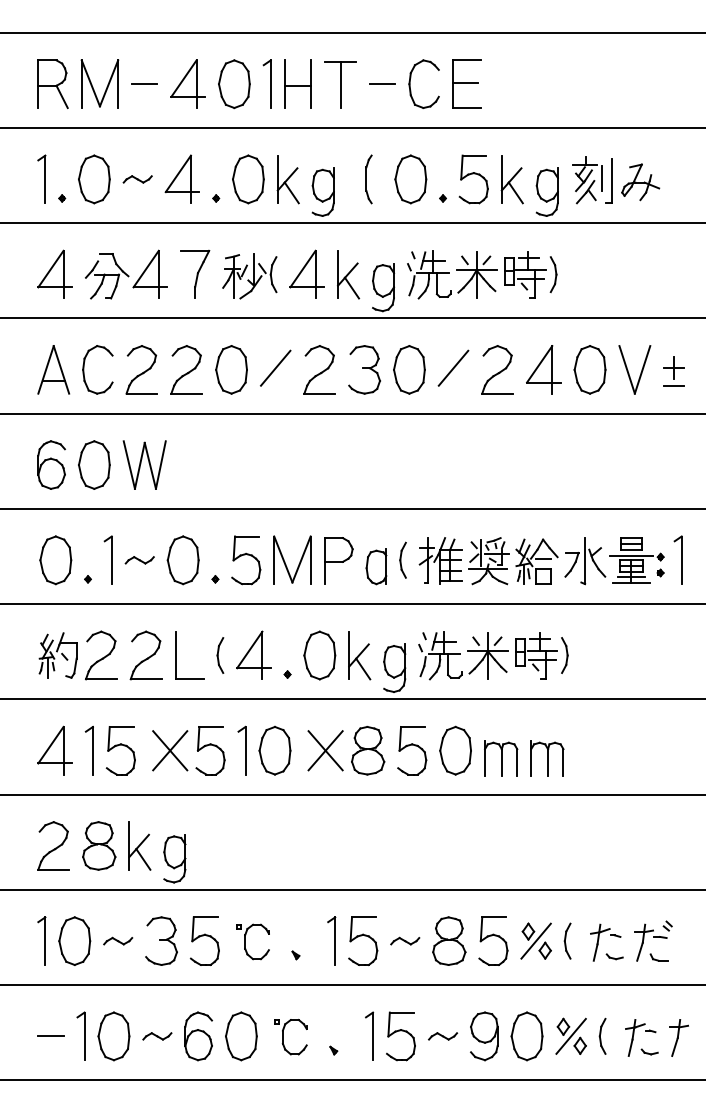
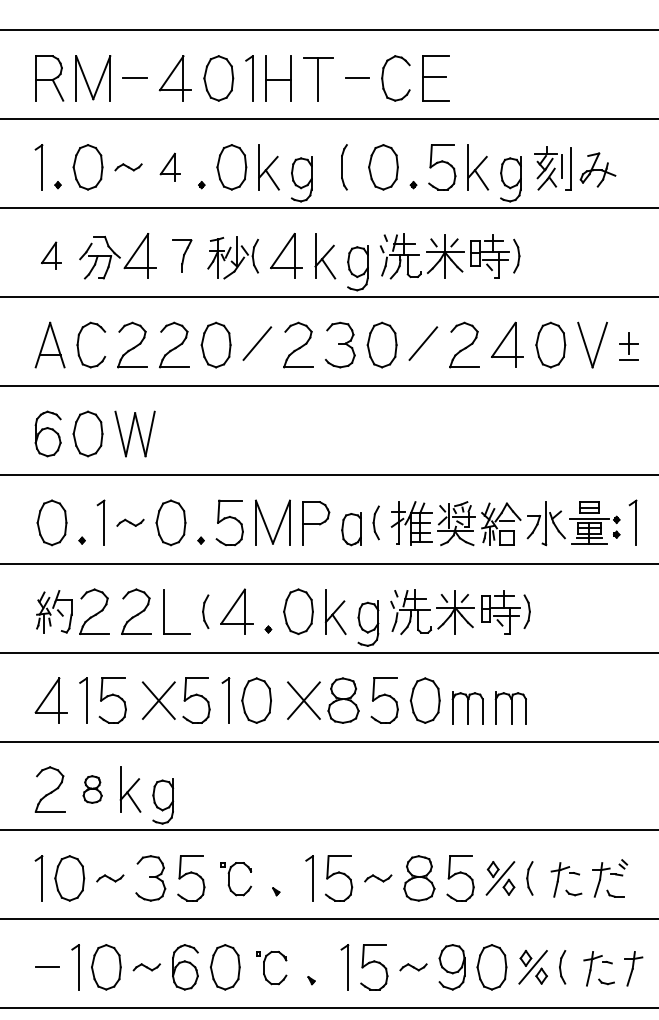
part: (181, 178) -> (169, 166), size x0.6
part: (54, 273) -> (50, 255), size x0.6
part: (195, 273) -> (182, 255), size x0.7
part: (99, 845) -> (92, 789), size x0.6

